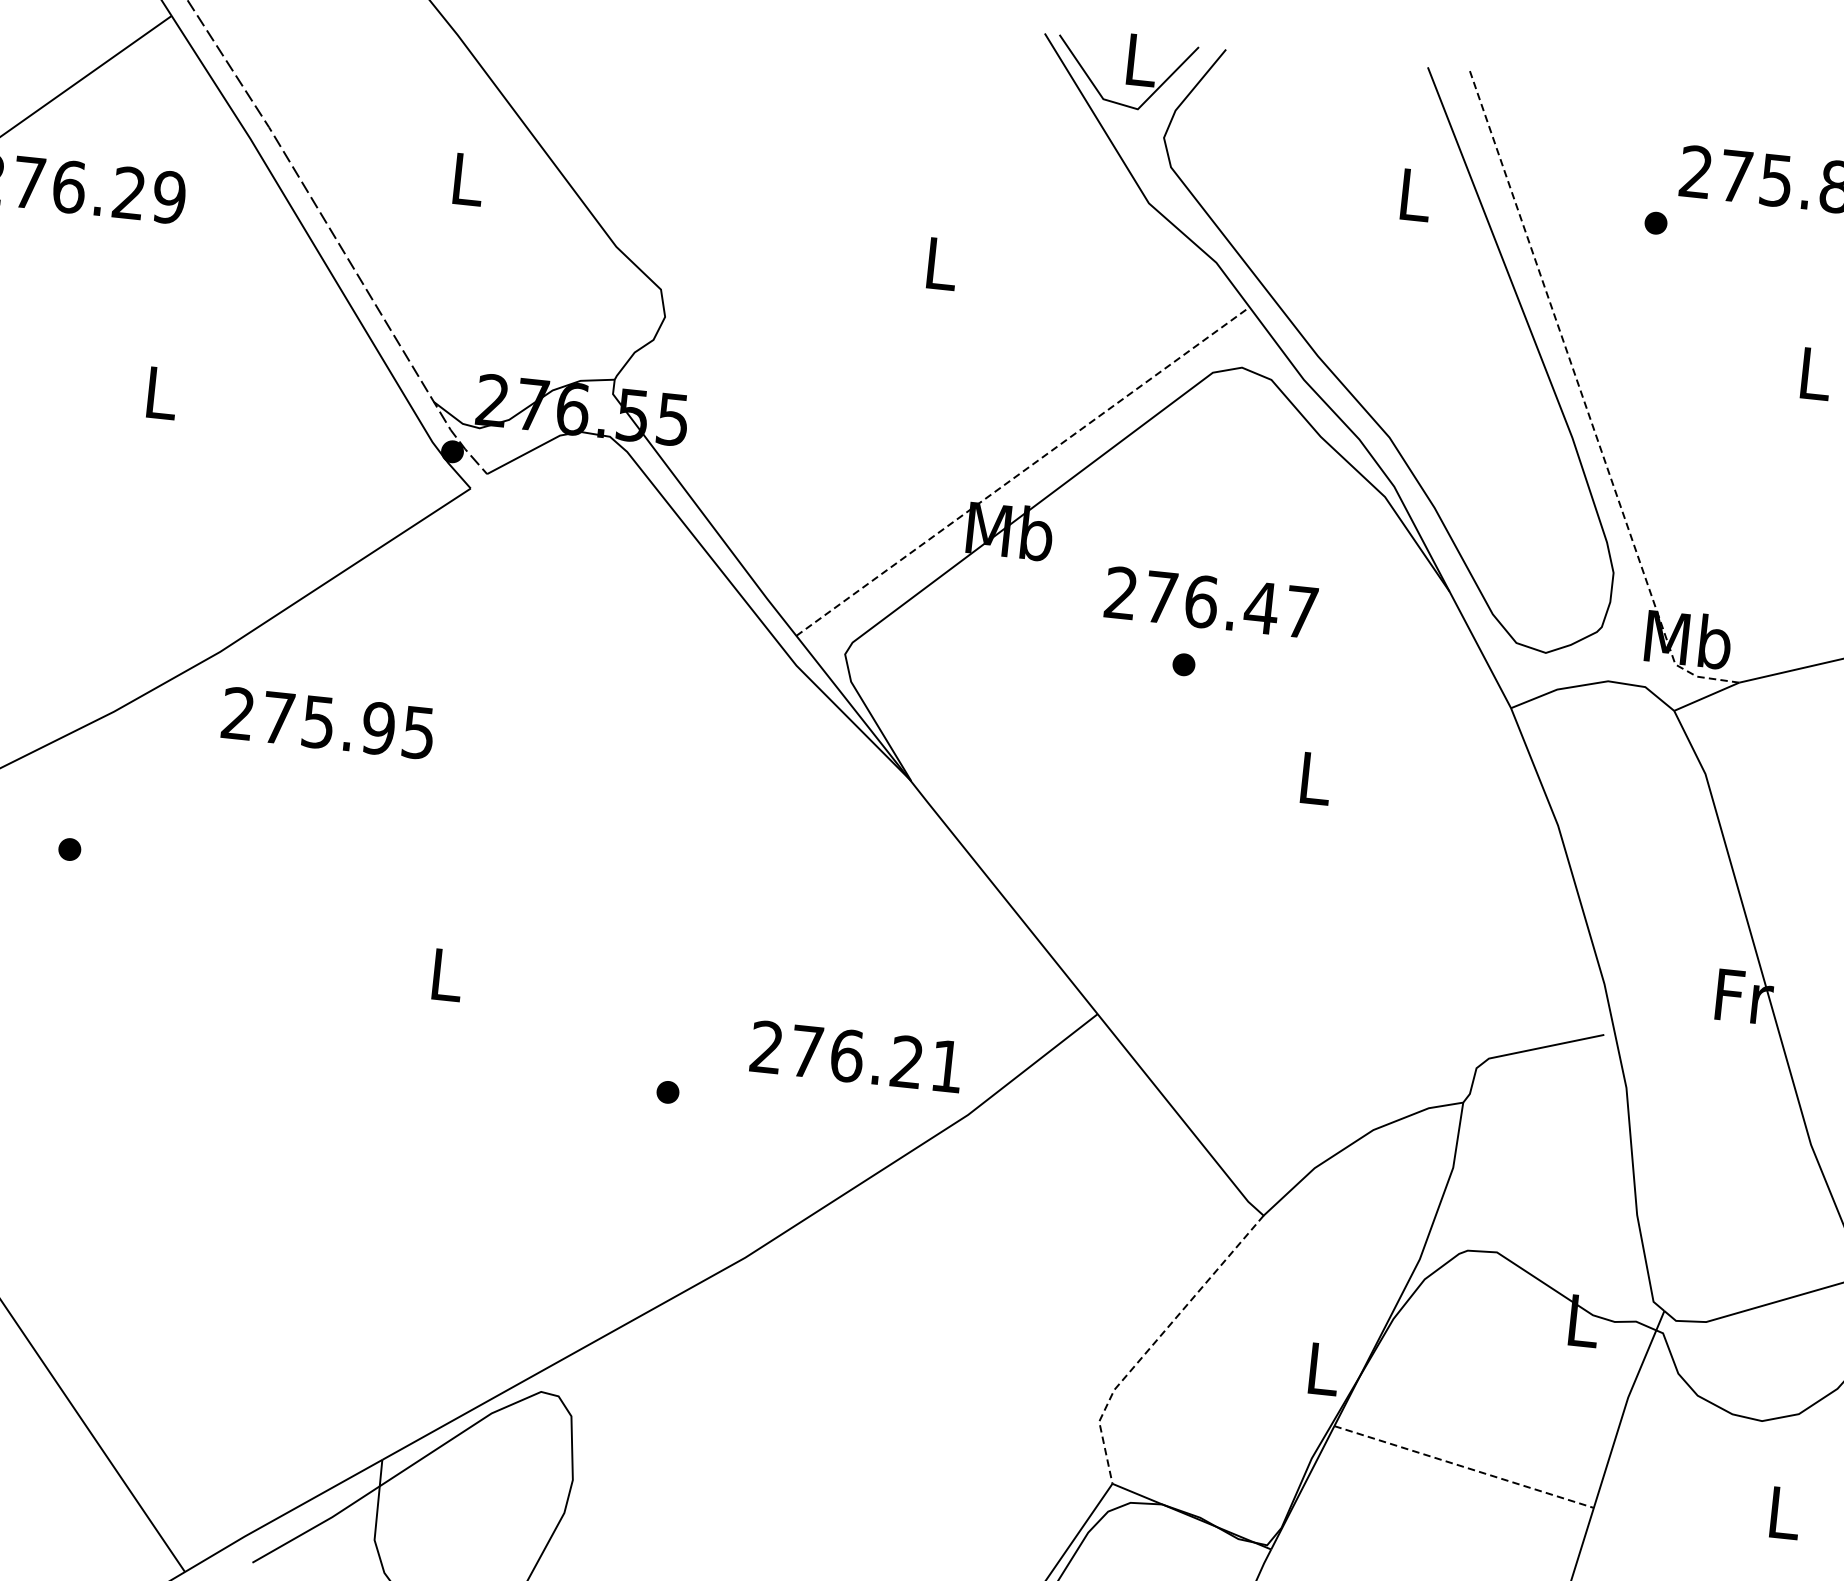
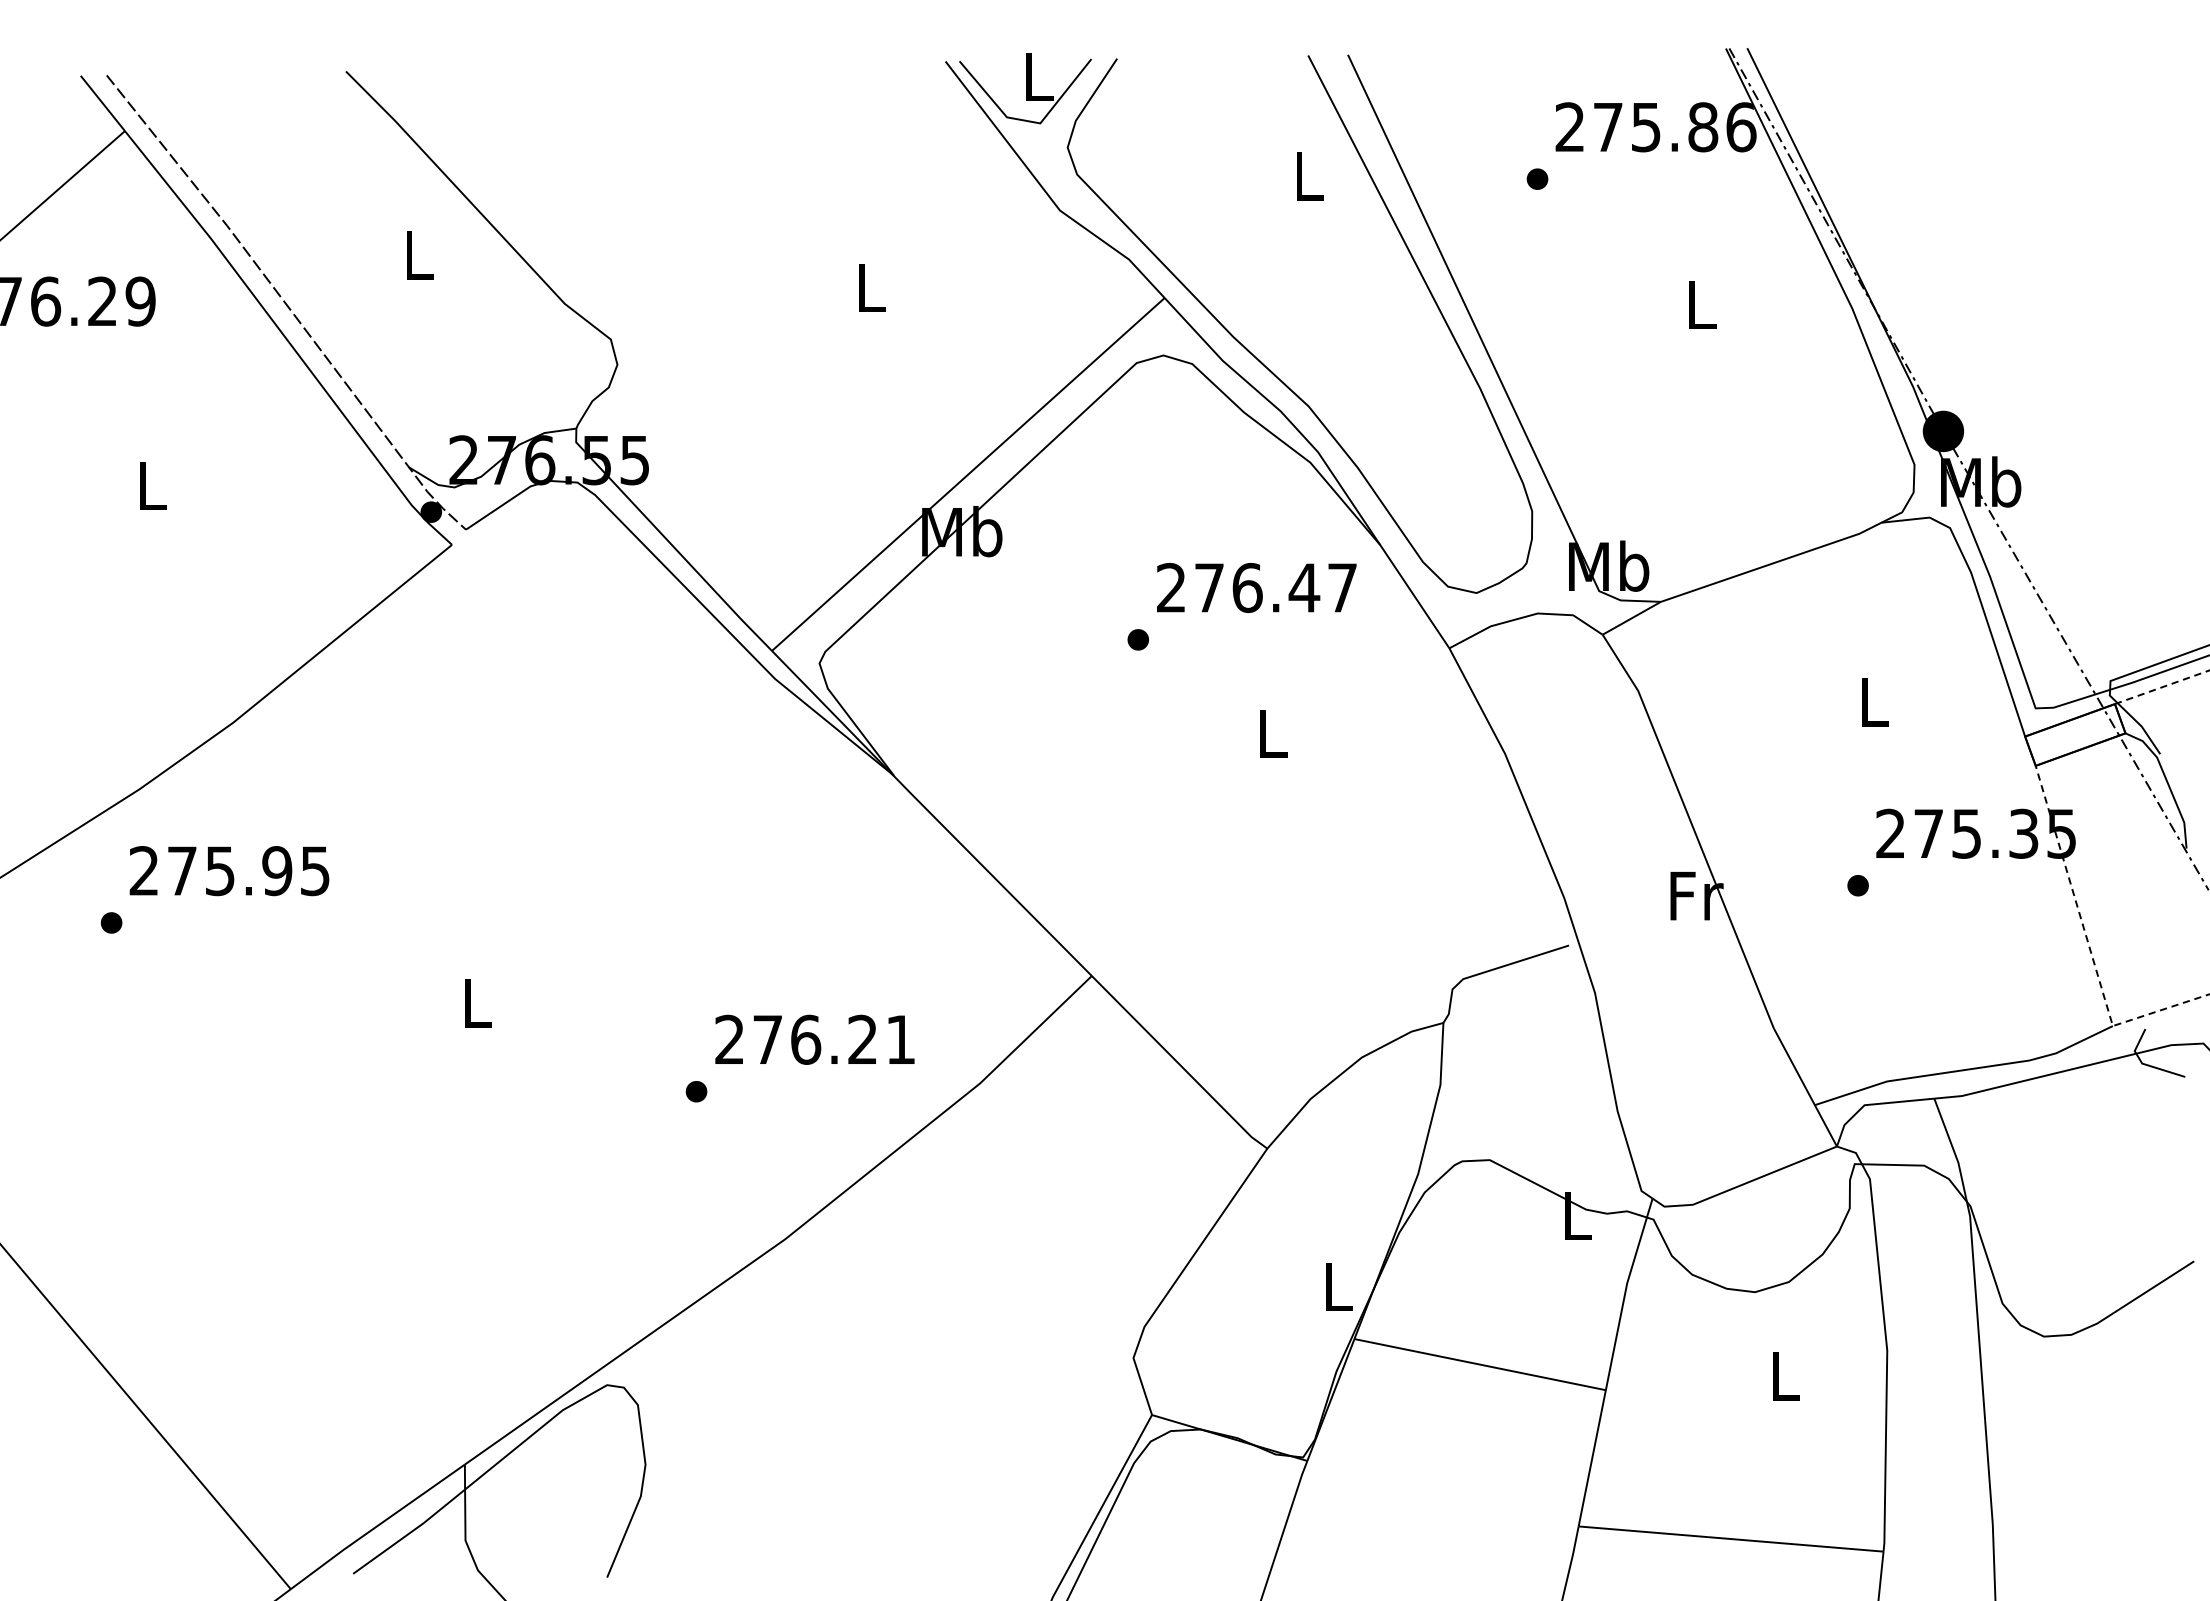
line: (1583, 401) -> (1487, 353), dashed -> solid
line: (1023, 471) -> (968, 474), dashed -> solid
text: (1210, 602) -> (1256, 587), moved
text: (328, 723) -> (229, 871), moved
text: (856, 1056) -> (814, 1039), moved
line: (1155, 1341) -> (1178, 1277), dashed -> solid
line: (1464, 1466) -> (1480, 1364), dashed -> solid

